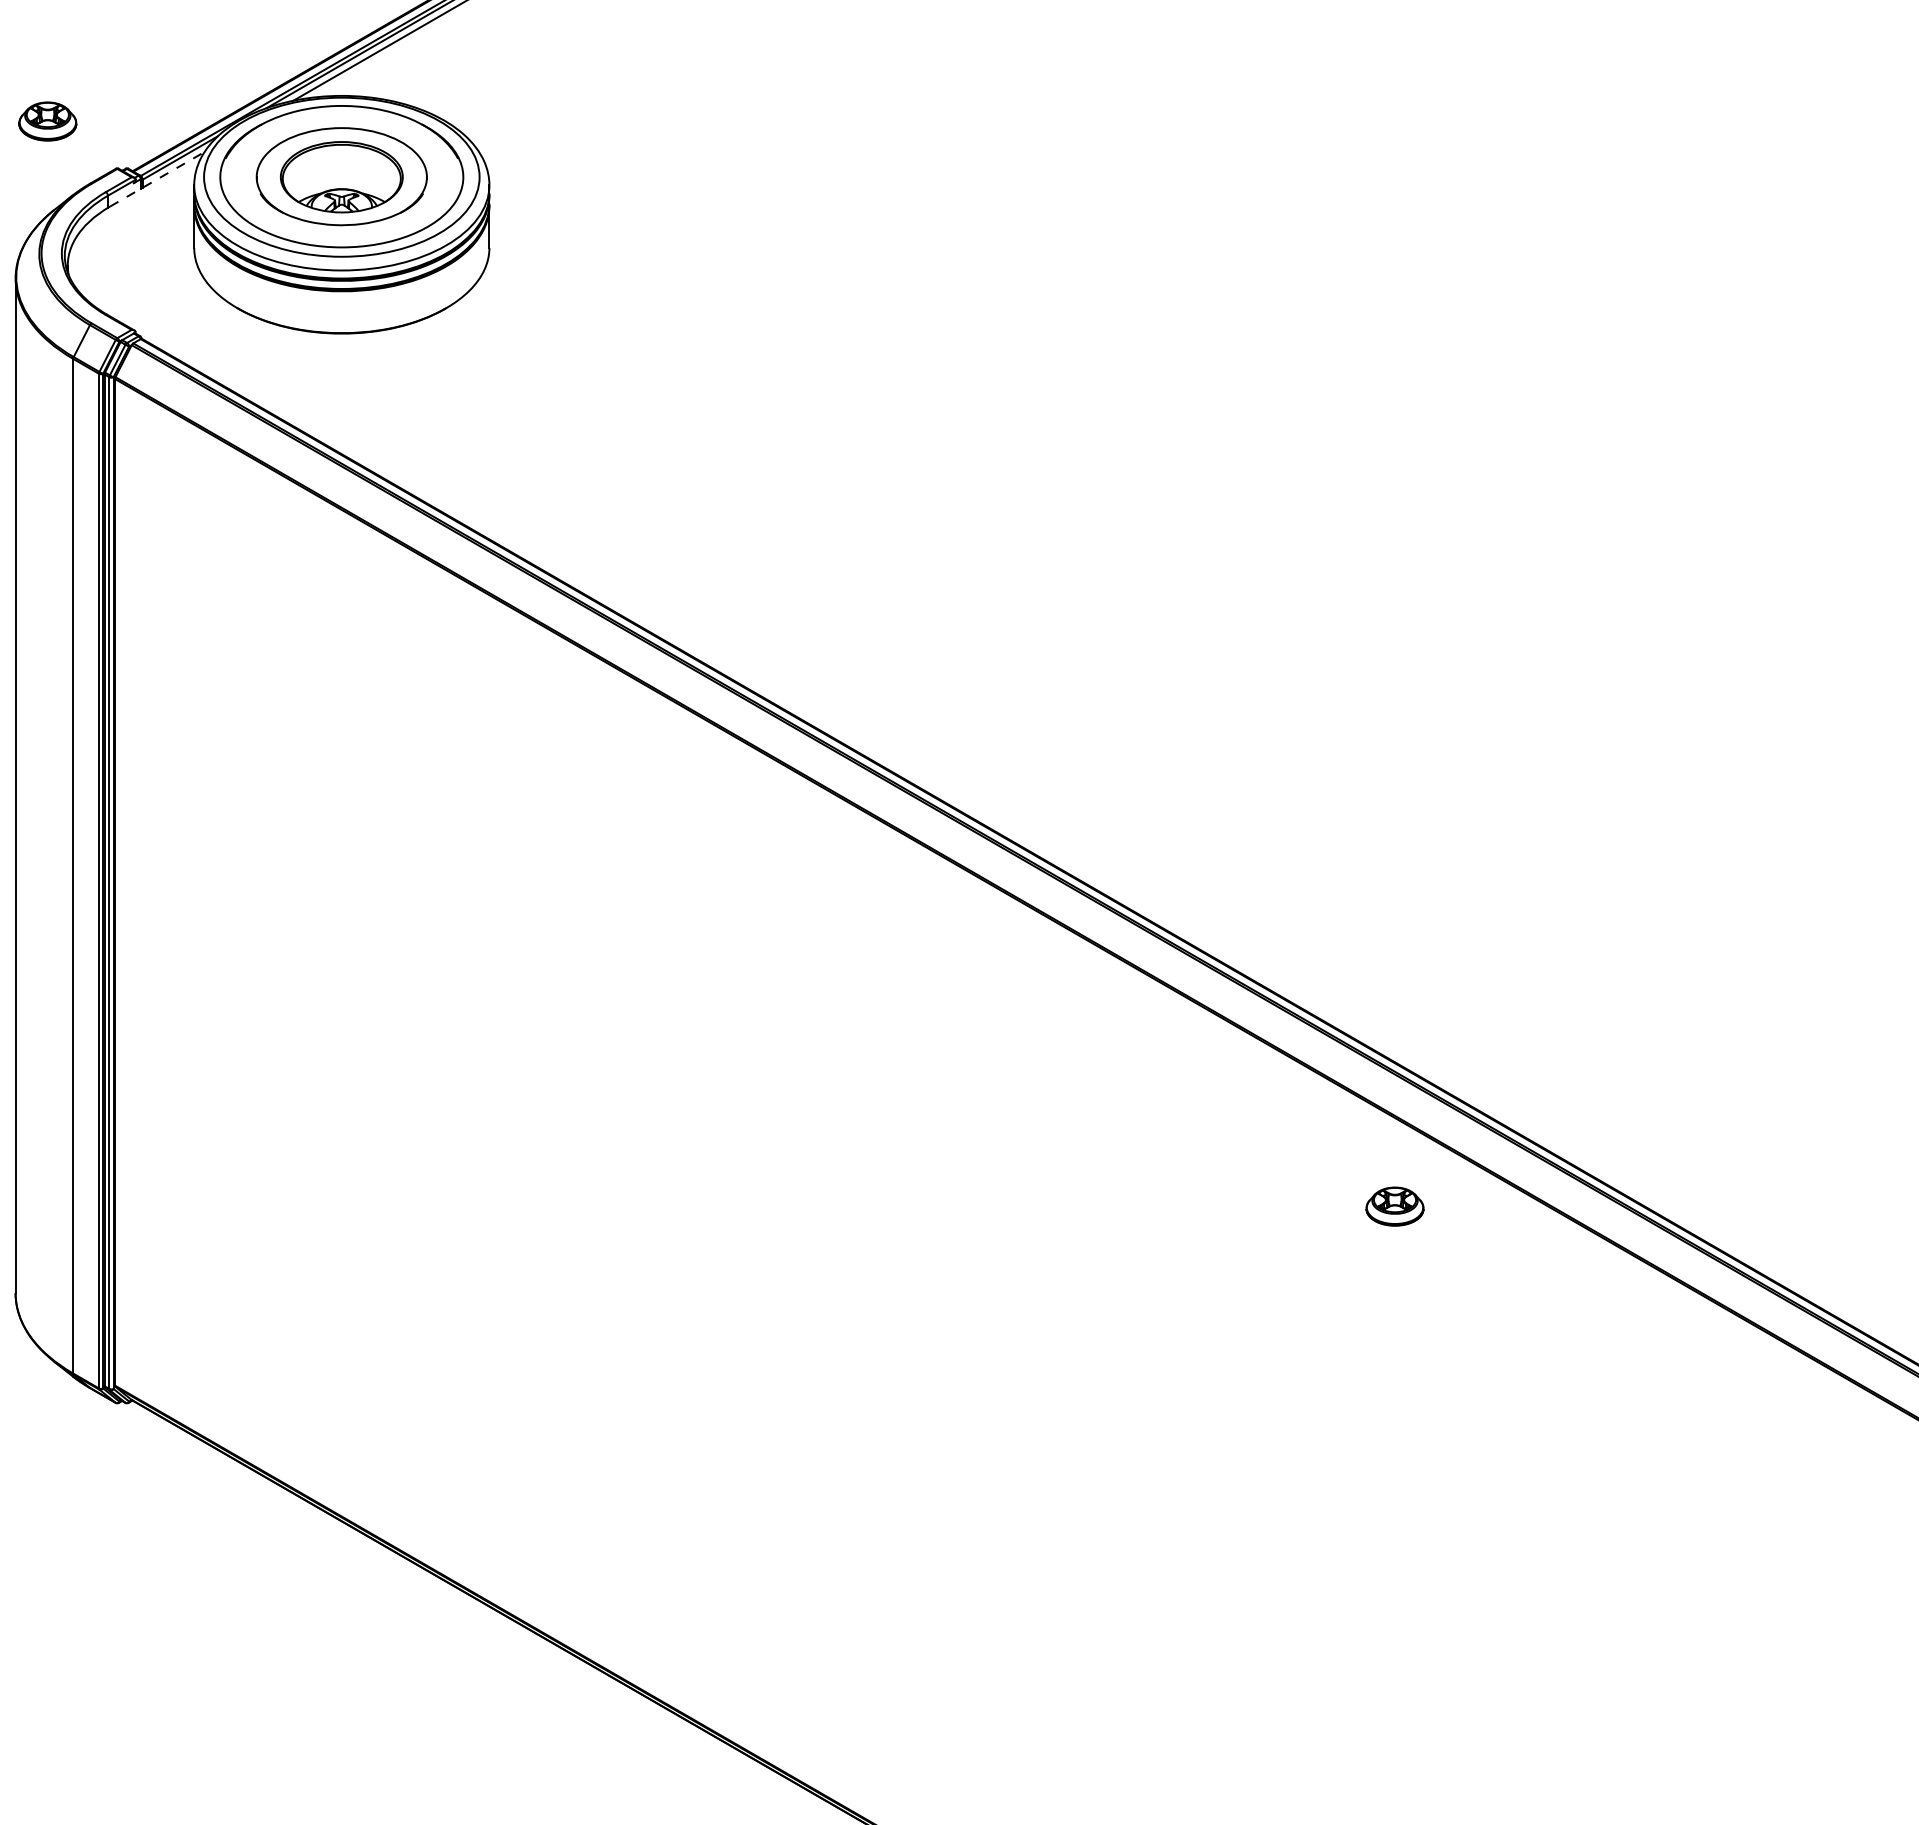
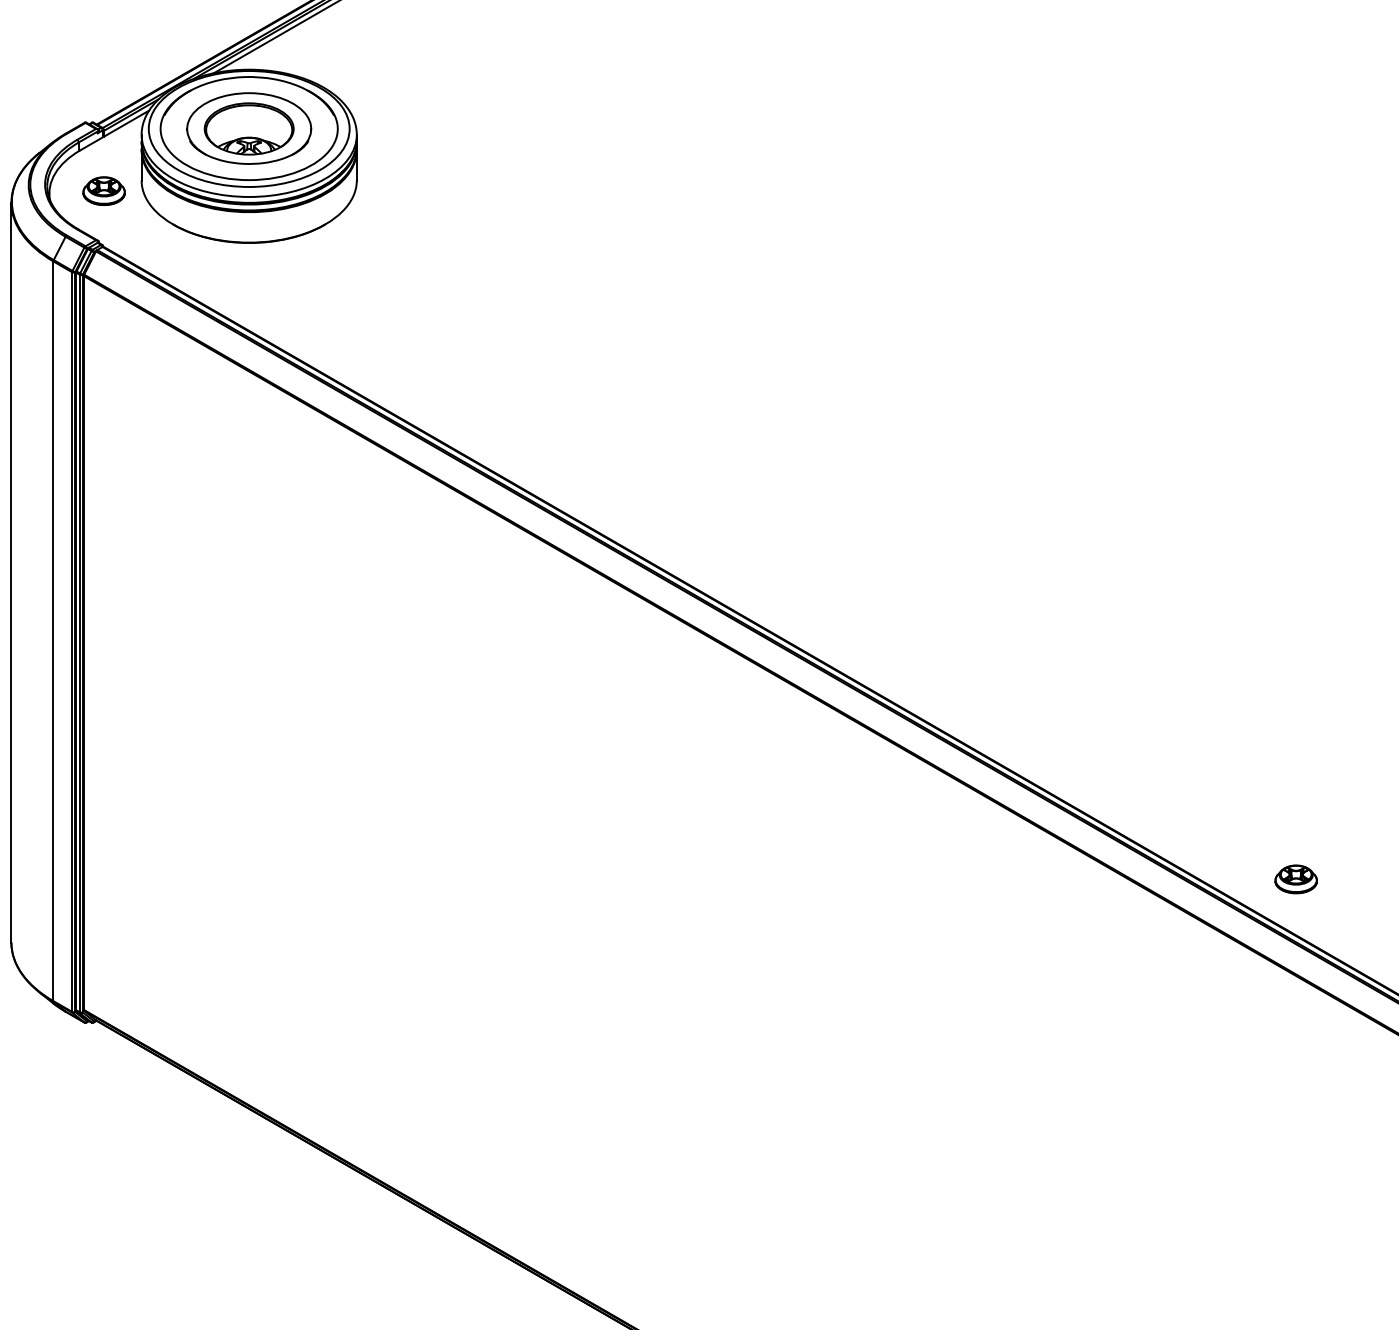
part: (47, 121) -> (103, 191), moved
line: (157, 179) -> (114, 130), dashed -> solid
part: (1394, 1206) -> (1295, 879), moved

